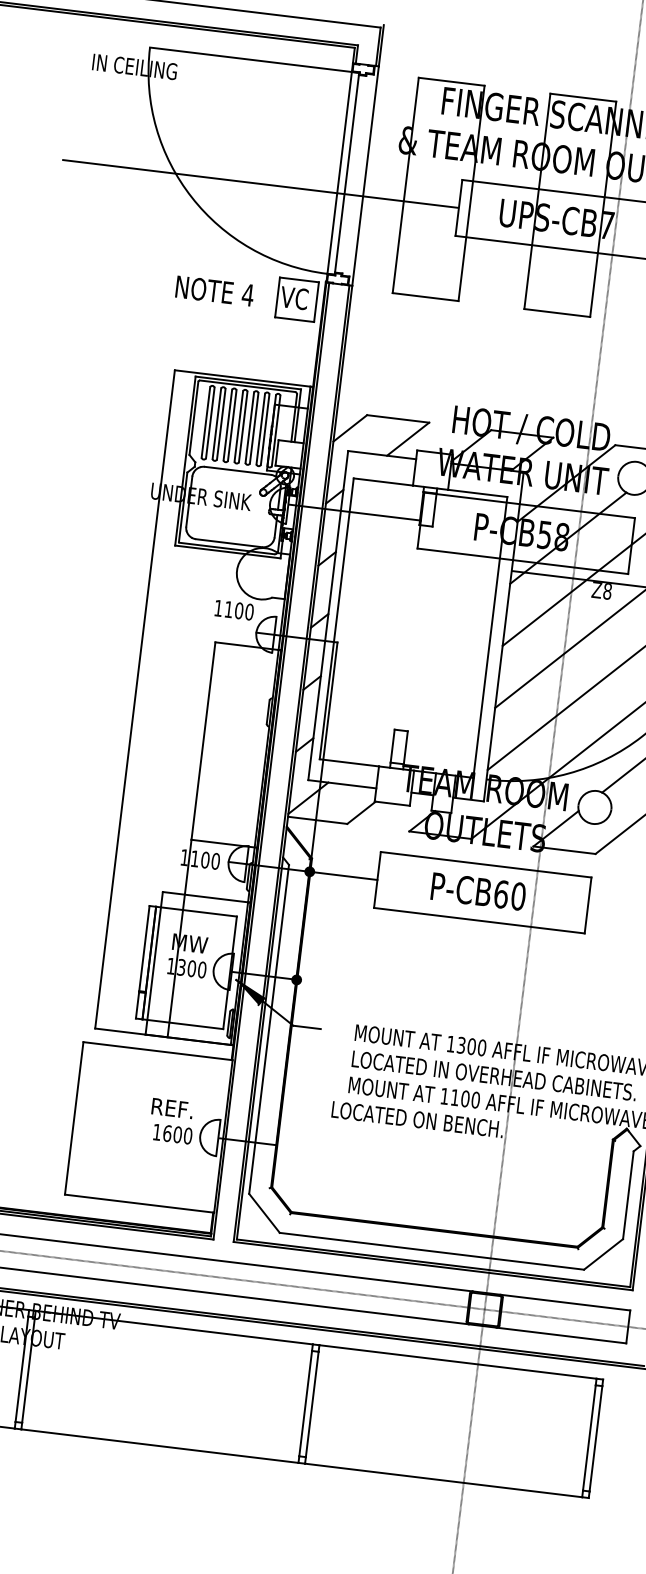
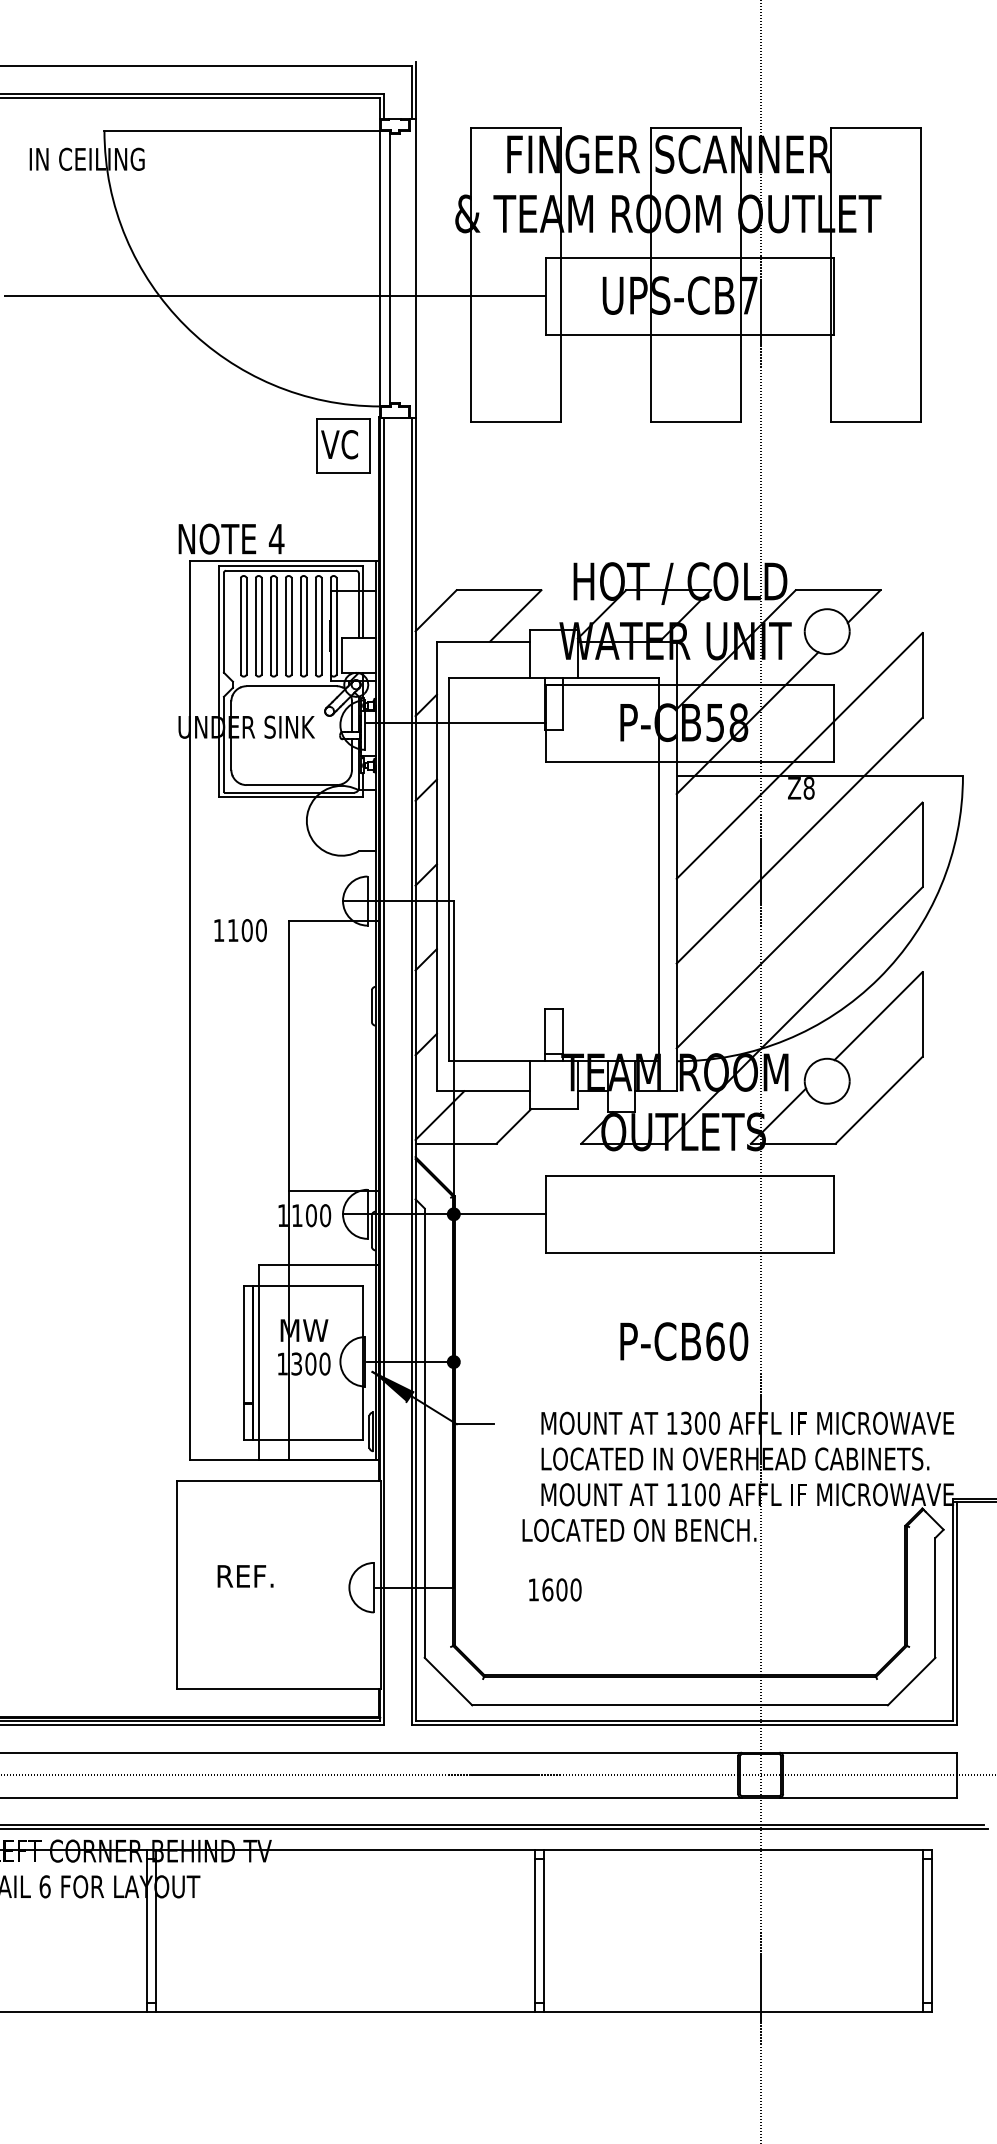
text: (214, 290) -> (231, 538), moved
text: (234, 610) -> (240, 930), moved
text: (478, 891) -> (684, 1341), moved
text: (172, 1108) -> (245, 1576), moved
text: (173, 1133) -> (555, 1589), moved

